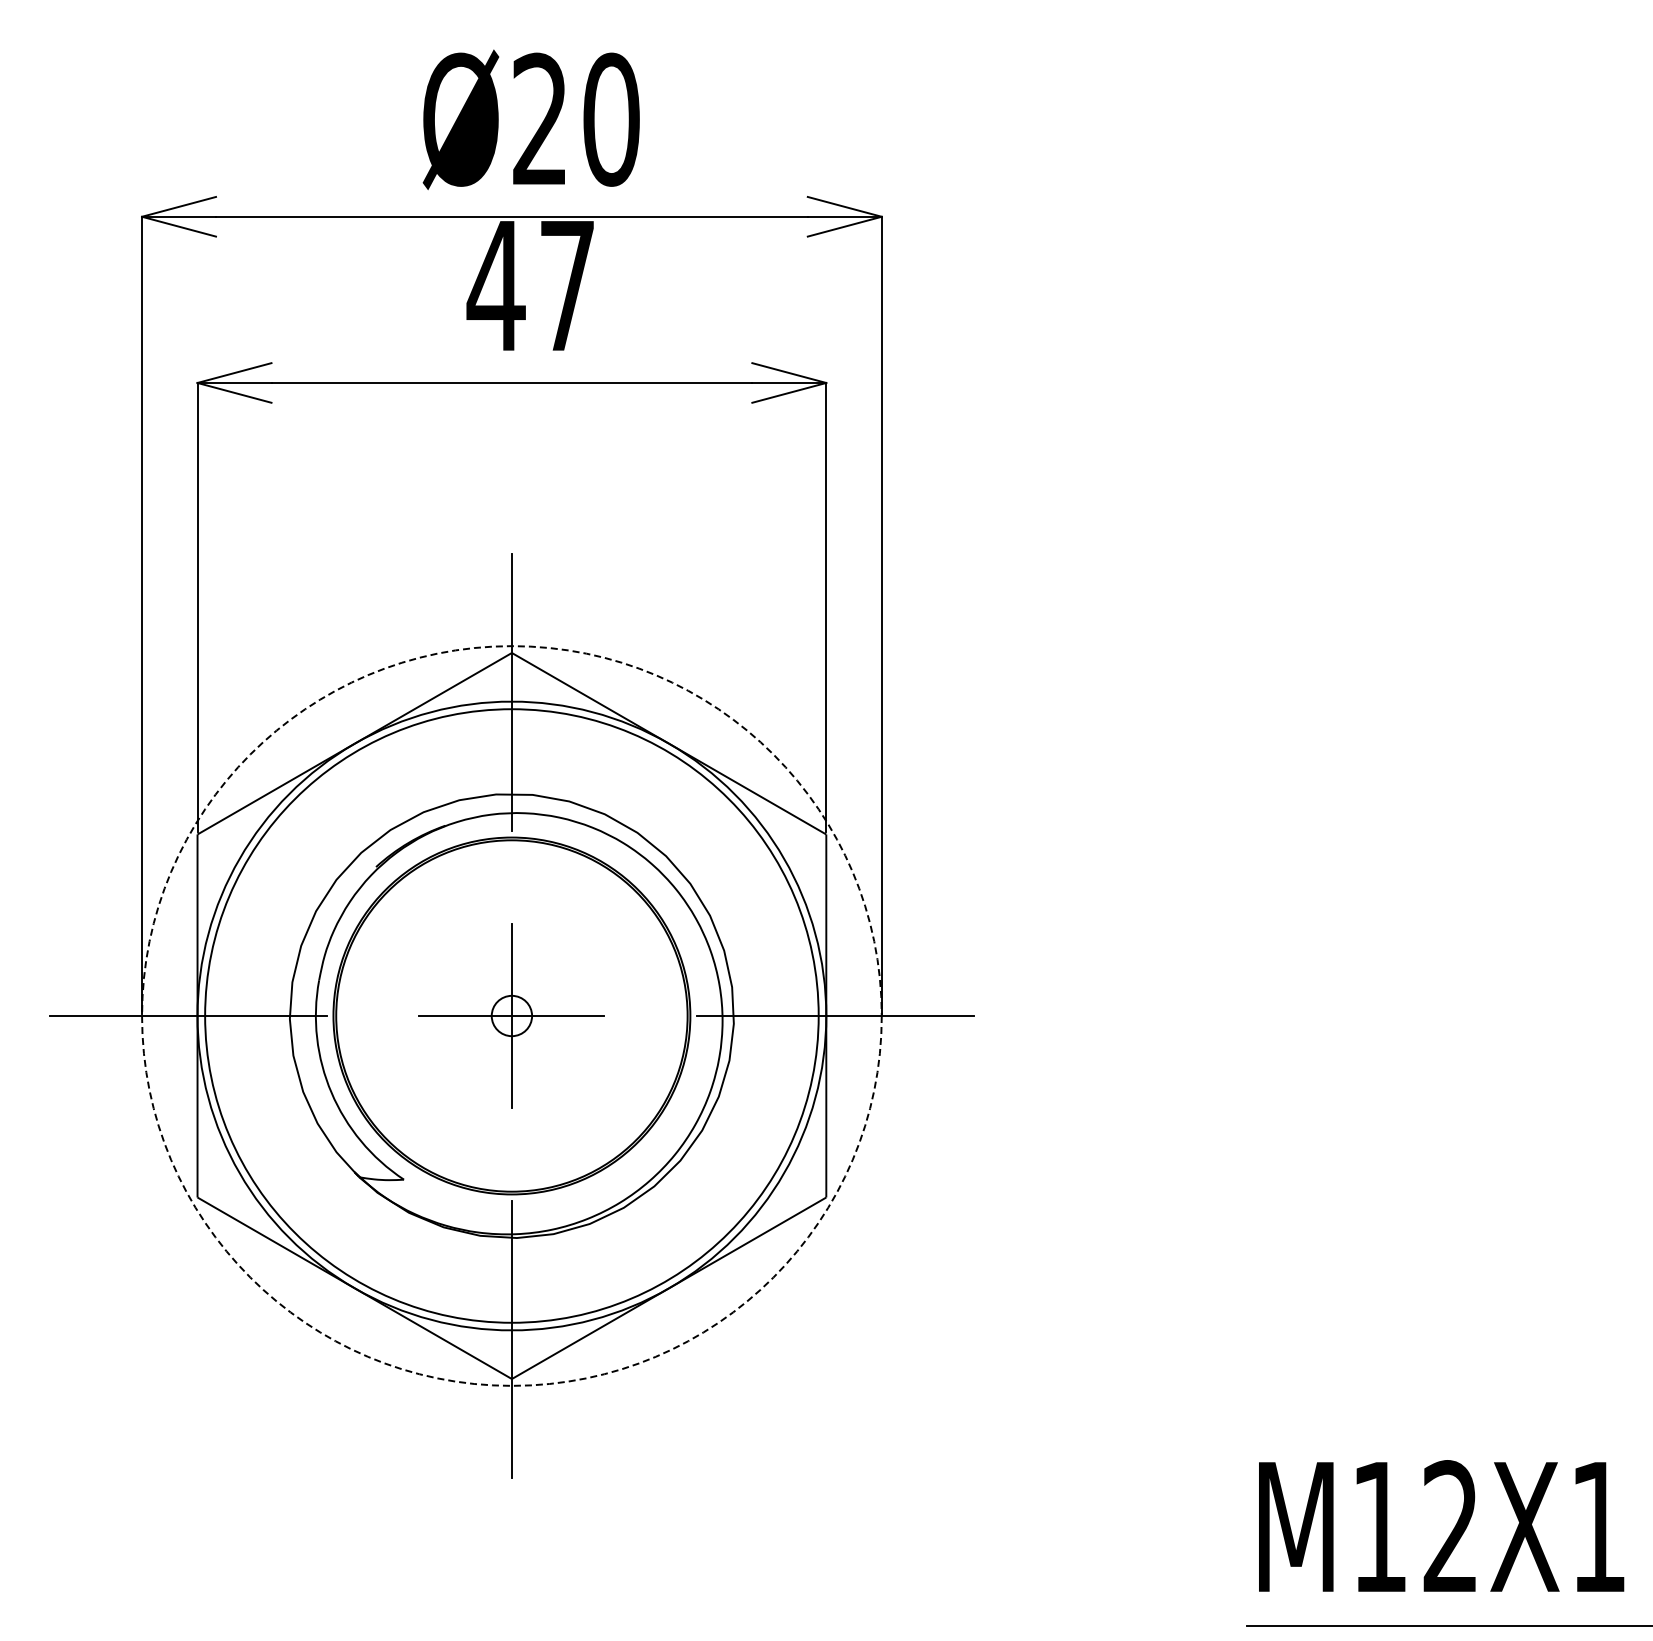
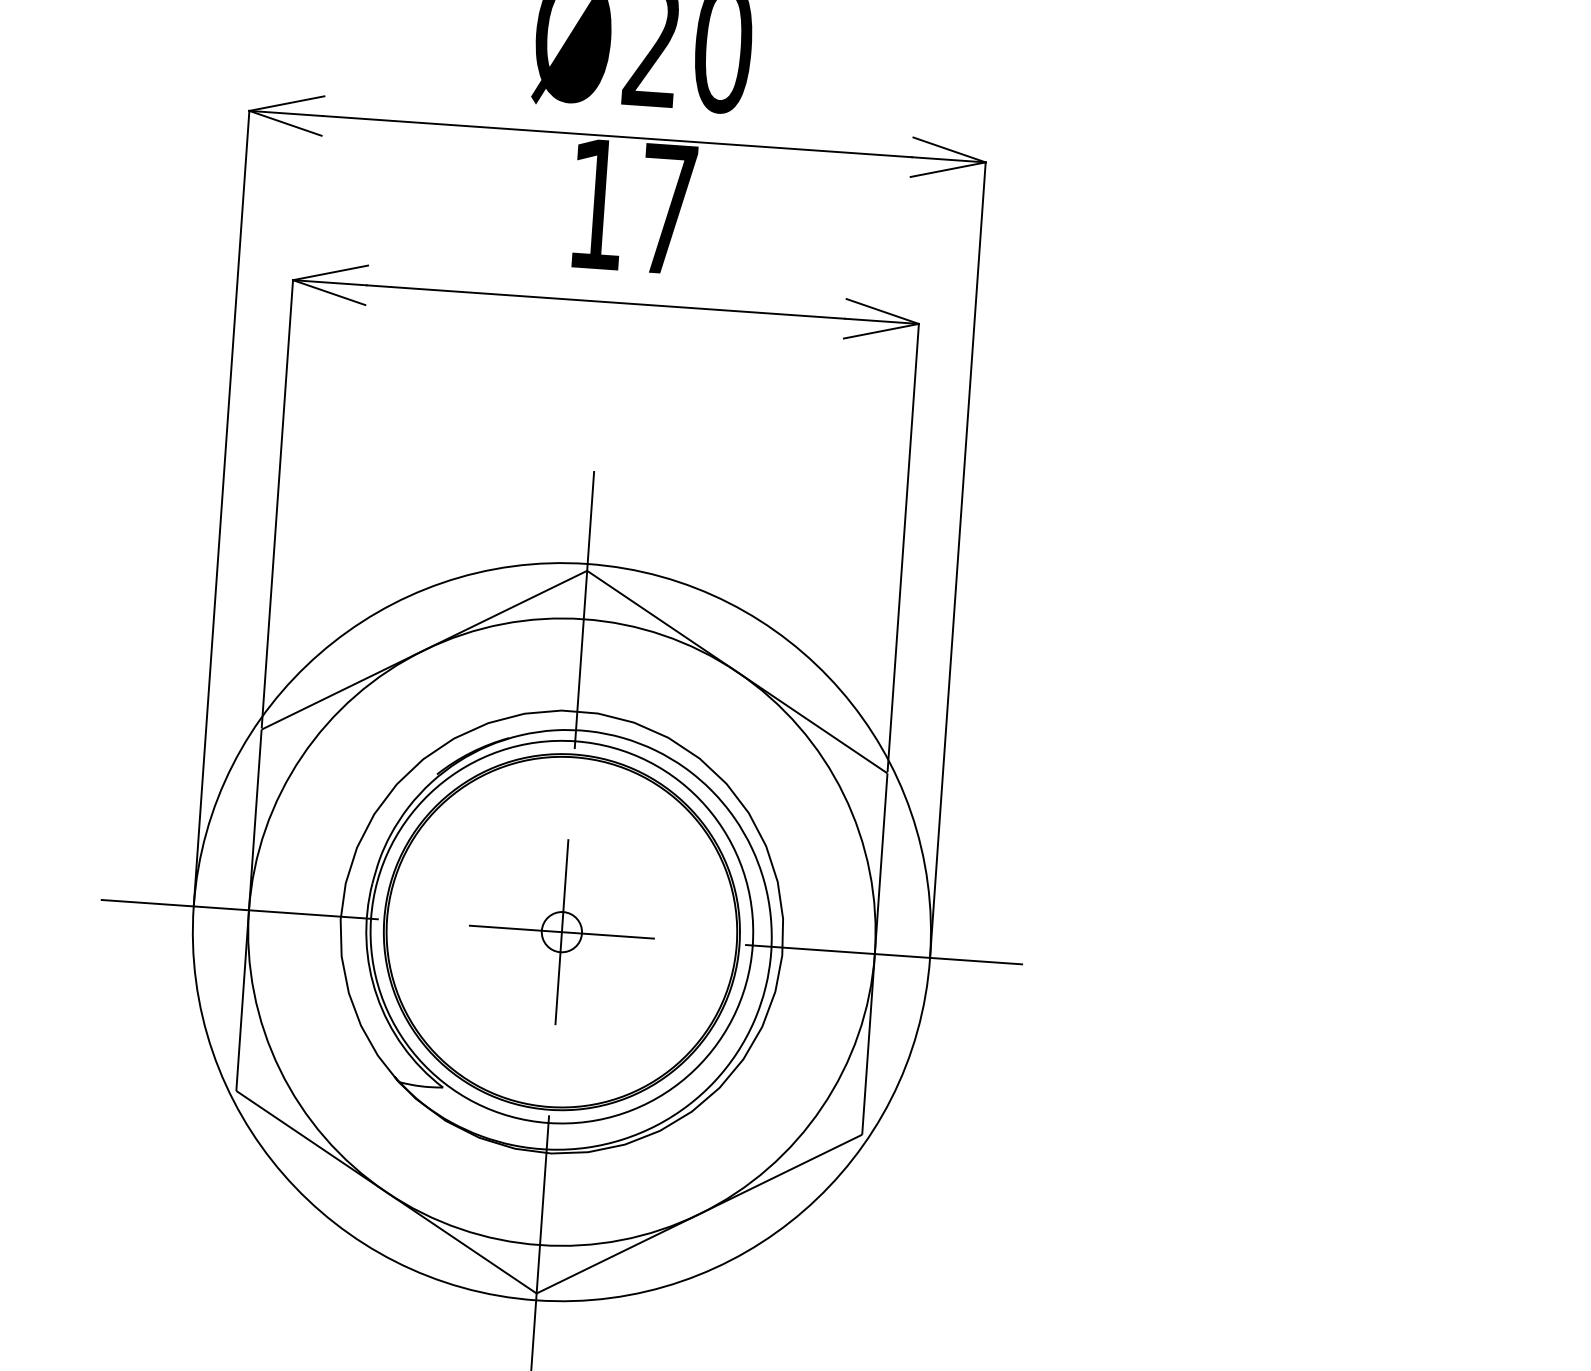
text: (495, 285) -> (596, 203), 47 -> 17
circle: (511, 1015) -> (561, 931), dashed -> solid
circle: (511, 1015) -> (561, 931), size x0.62

